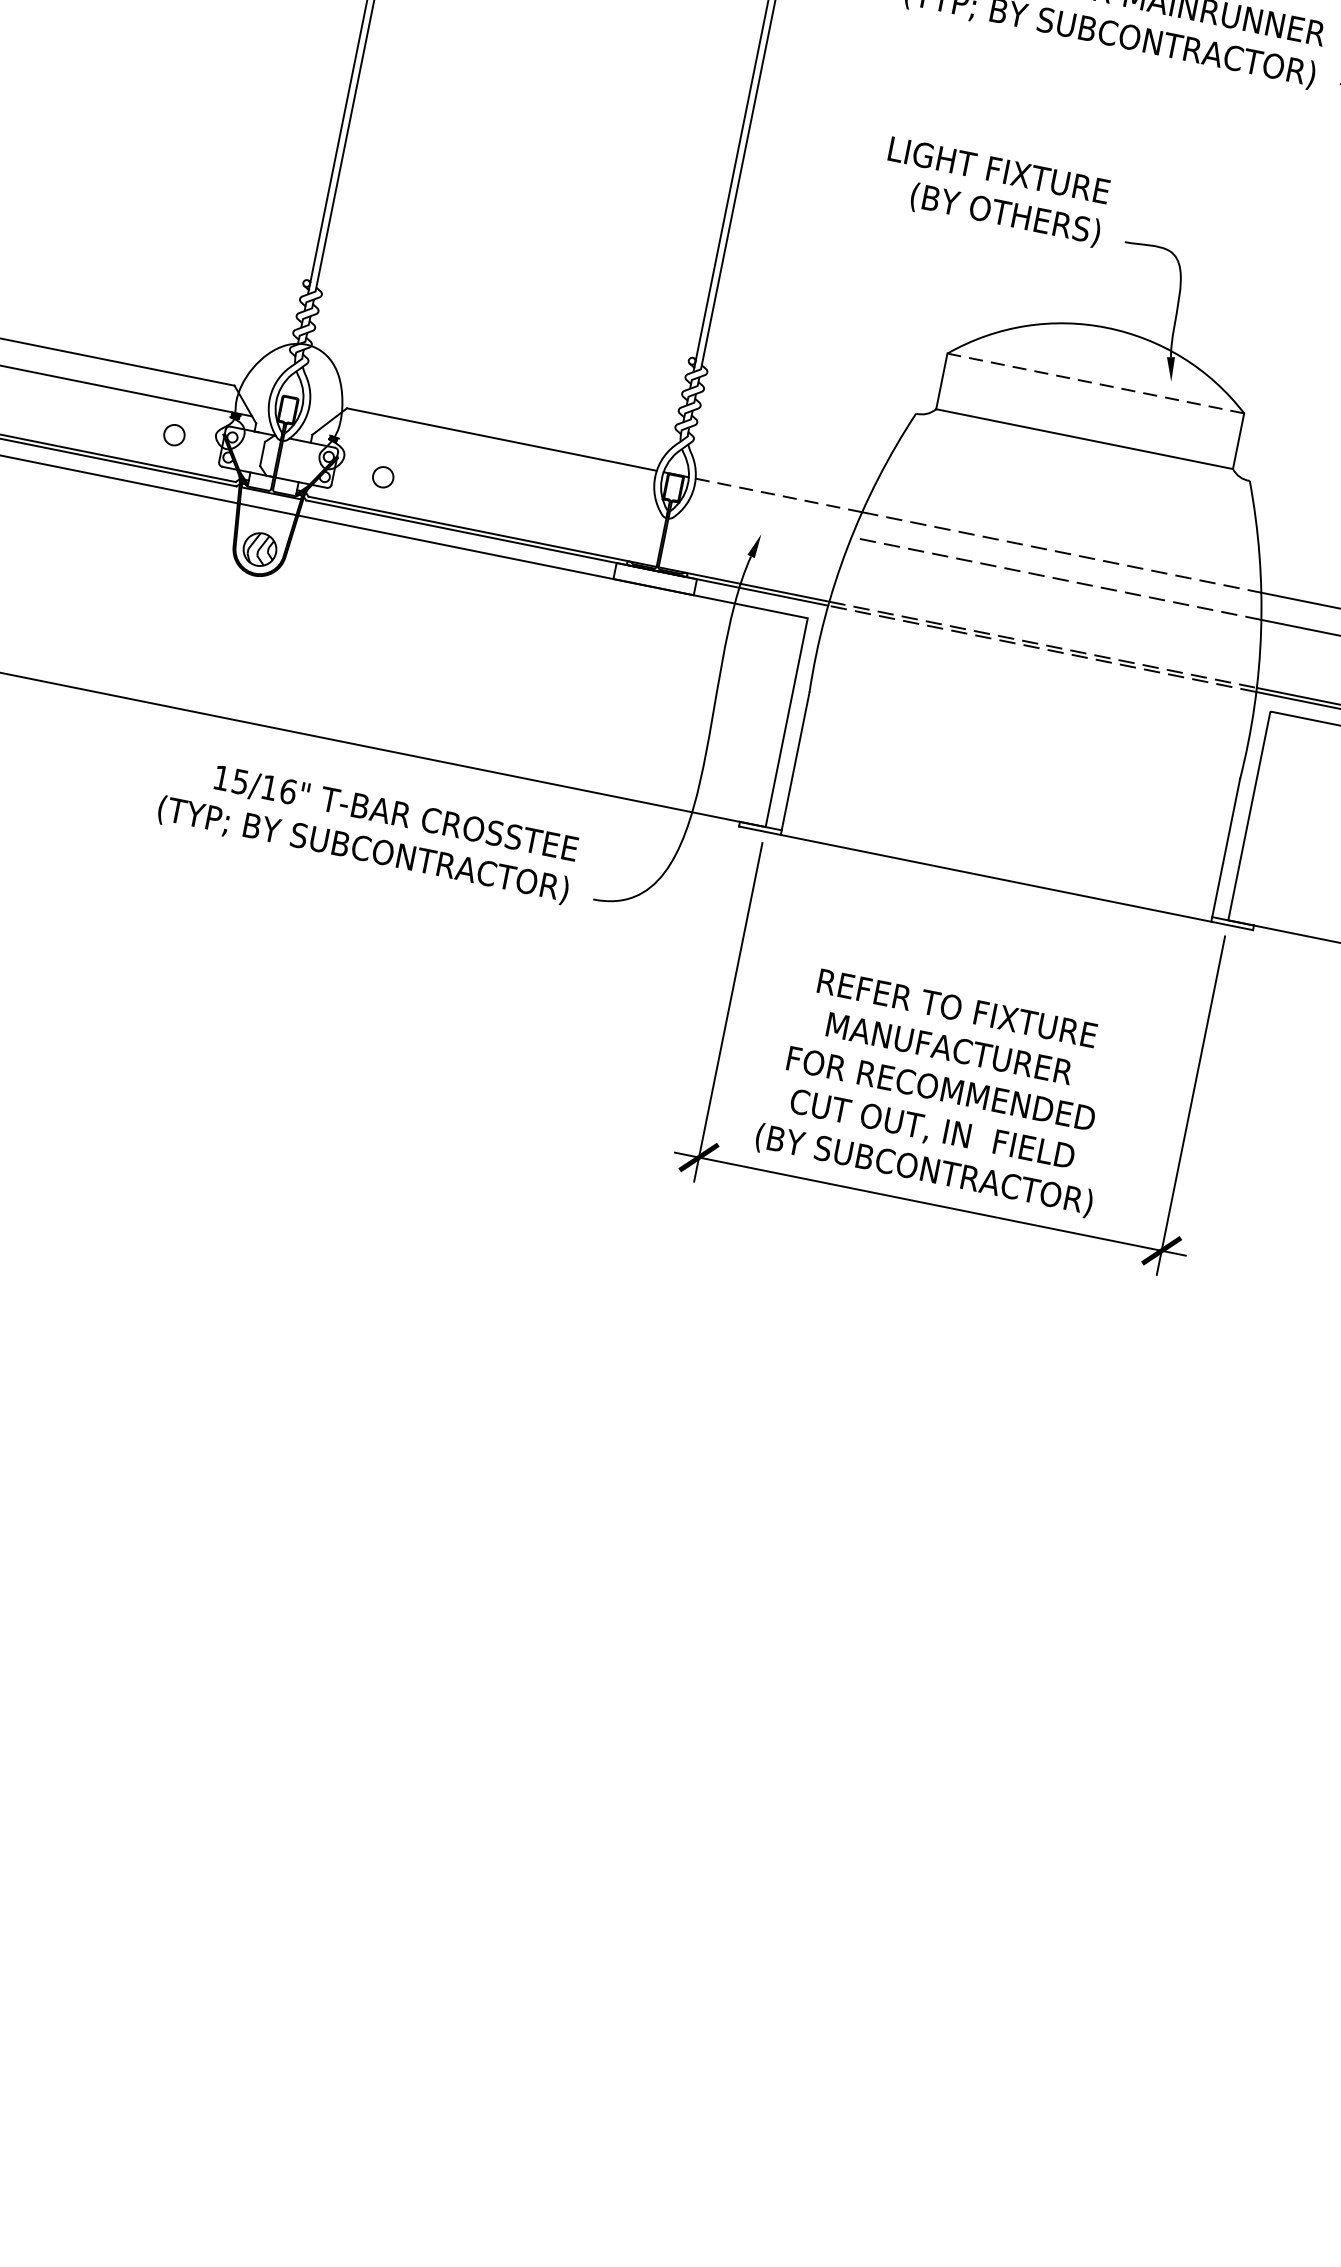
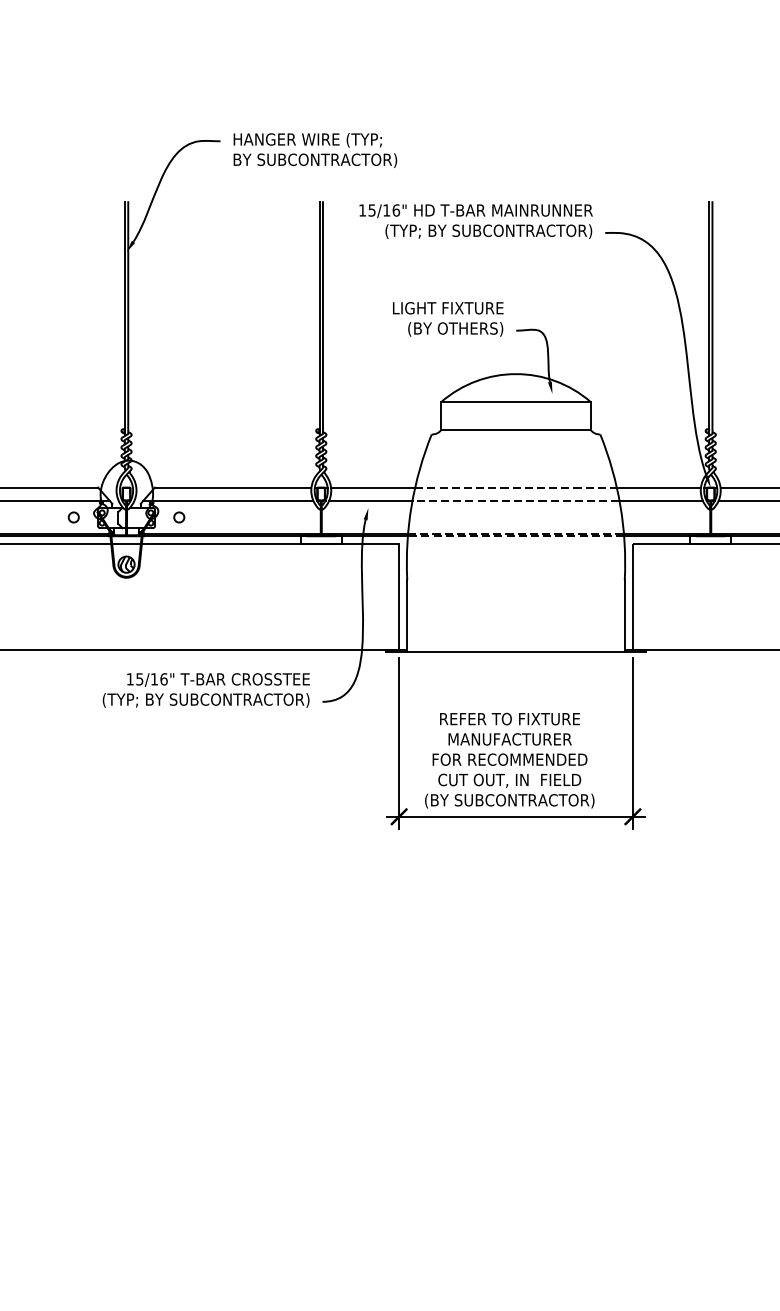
line: (1096, 384) -> (516, 402), dashed -> solid
line: (487, 463) -> (228, 500), added
line: (779, 495) -> (373, 487), dashed -> solid
line: (768, 519) -> (370, 500), added

